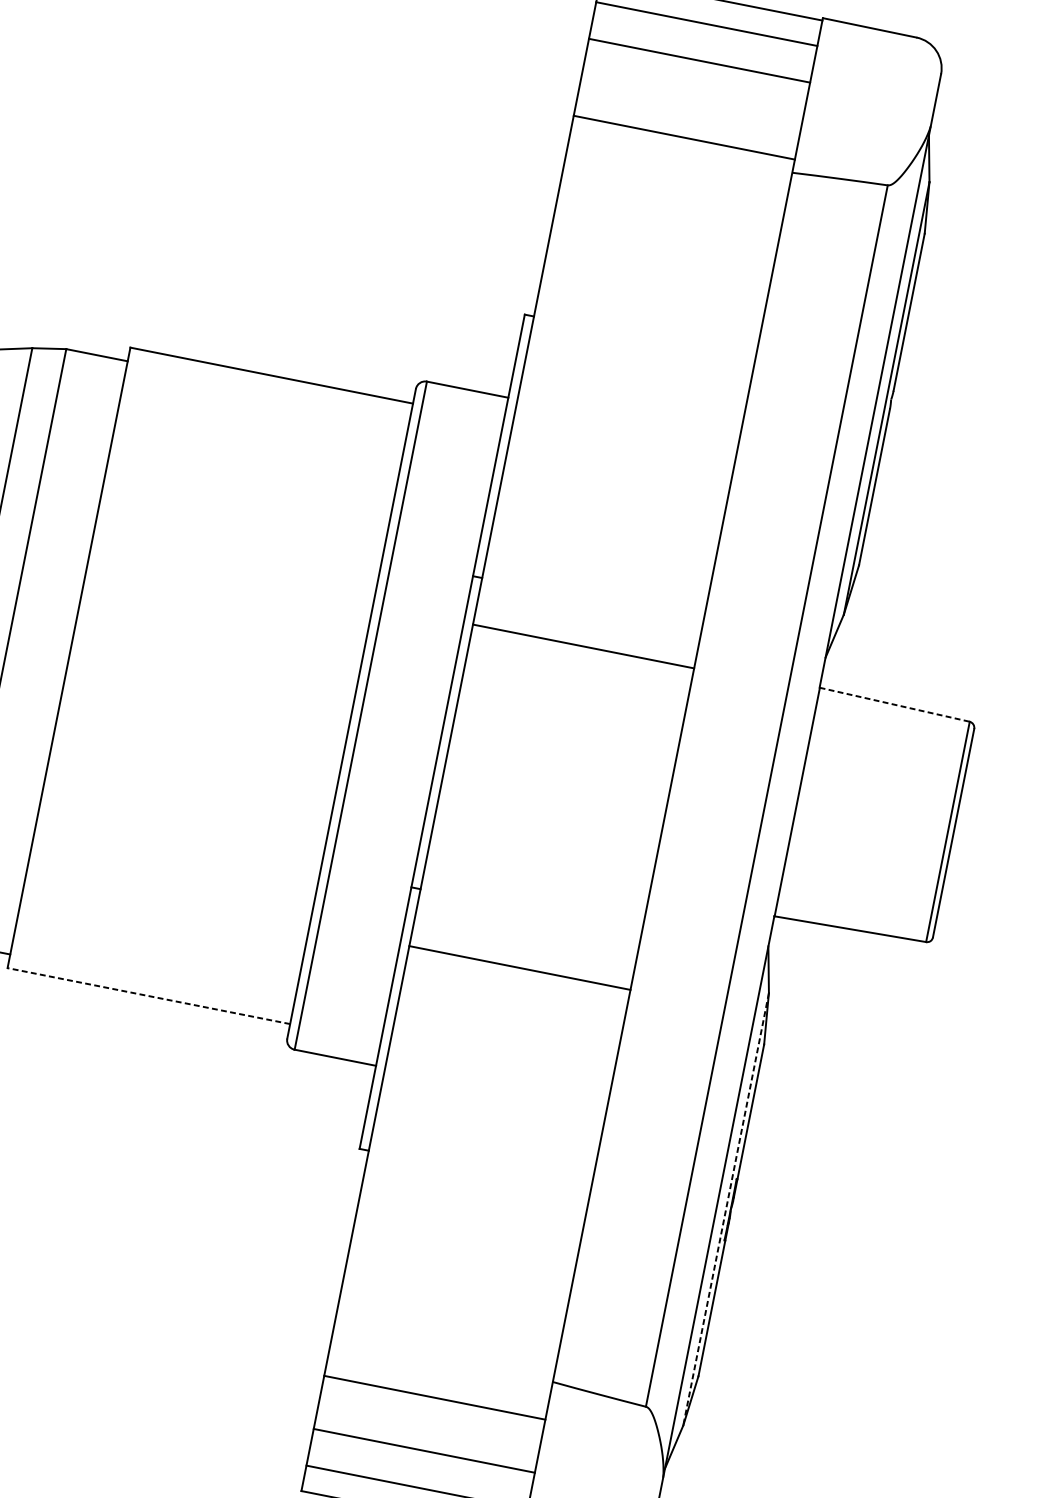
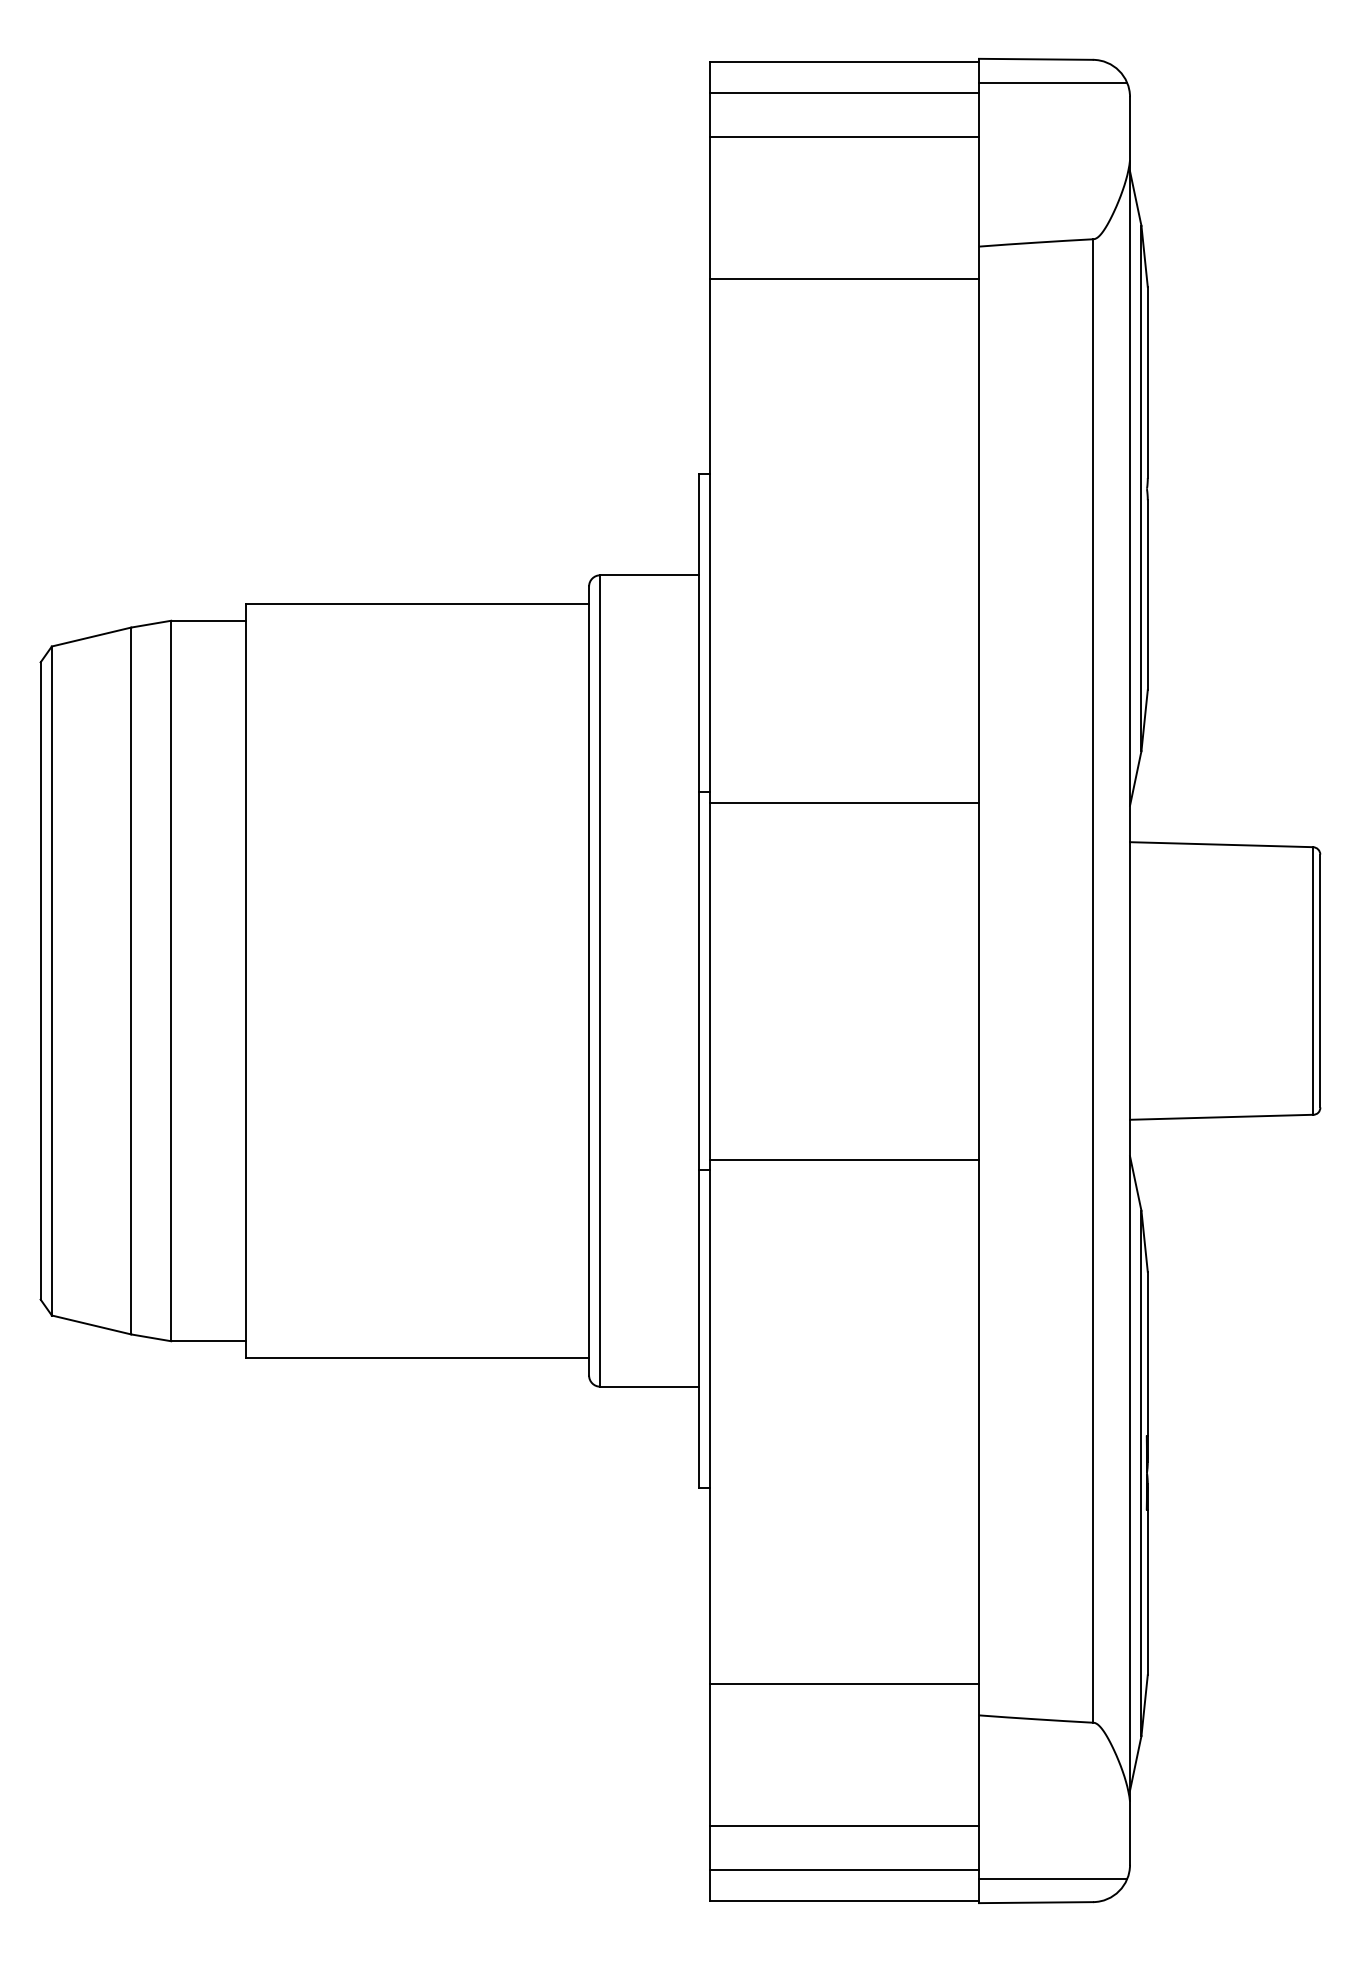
line: (879, 49) -> (1052, 82), added
line: (684, 137) -> (844, 278), moved
line: (583, 646) -> (844, 802), moved
line: (894, 704) -> (1221, 844), dashed -> solid
line: (519, 968) -> (844, 1160), moved
line: (148, 995) -> (417, 1357), dashed -> solid
line: (726, 1209) -> (1141, 1473), dashed -> solid
line: (434, 1398) -> (844, 1684), moved

